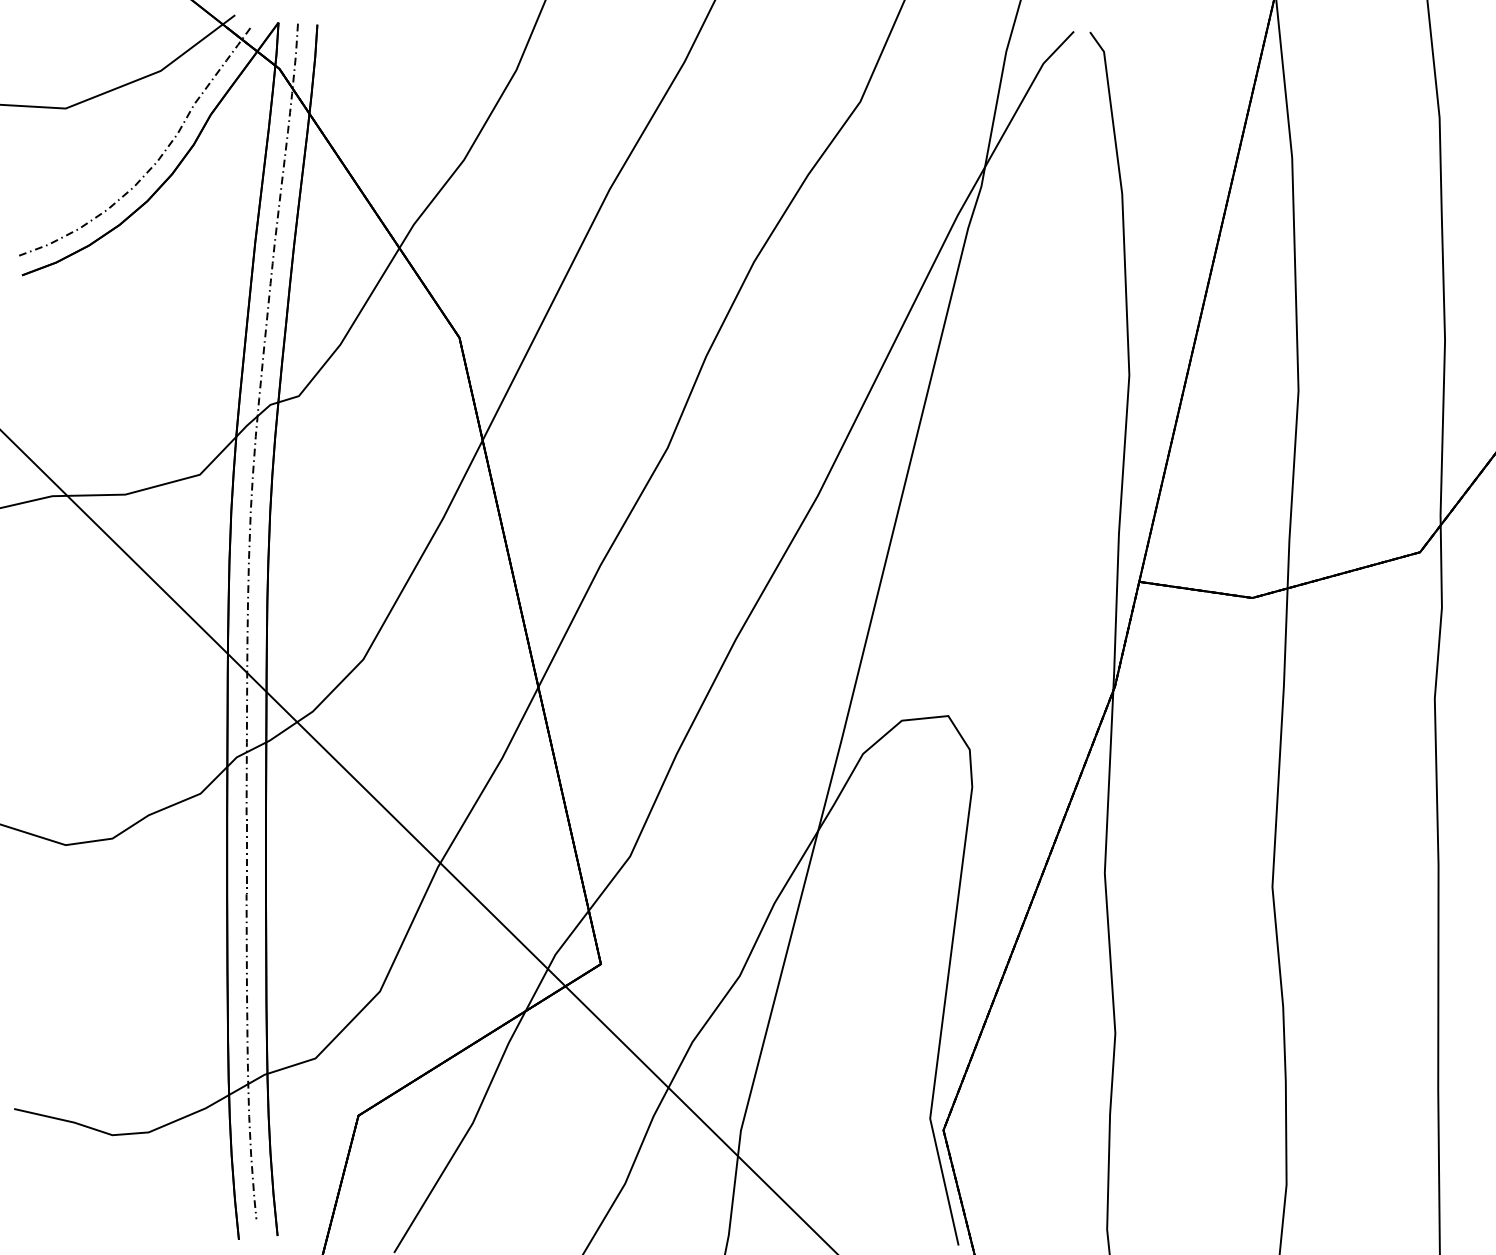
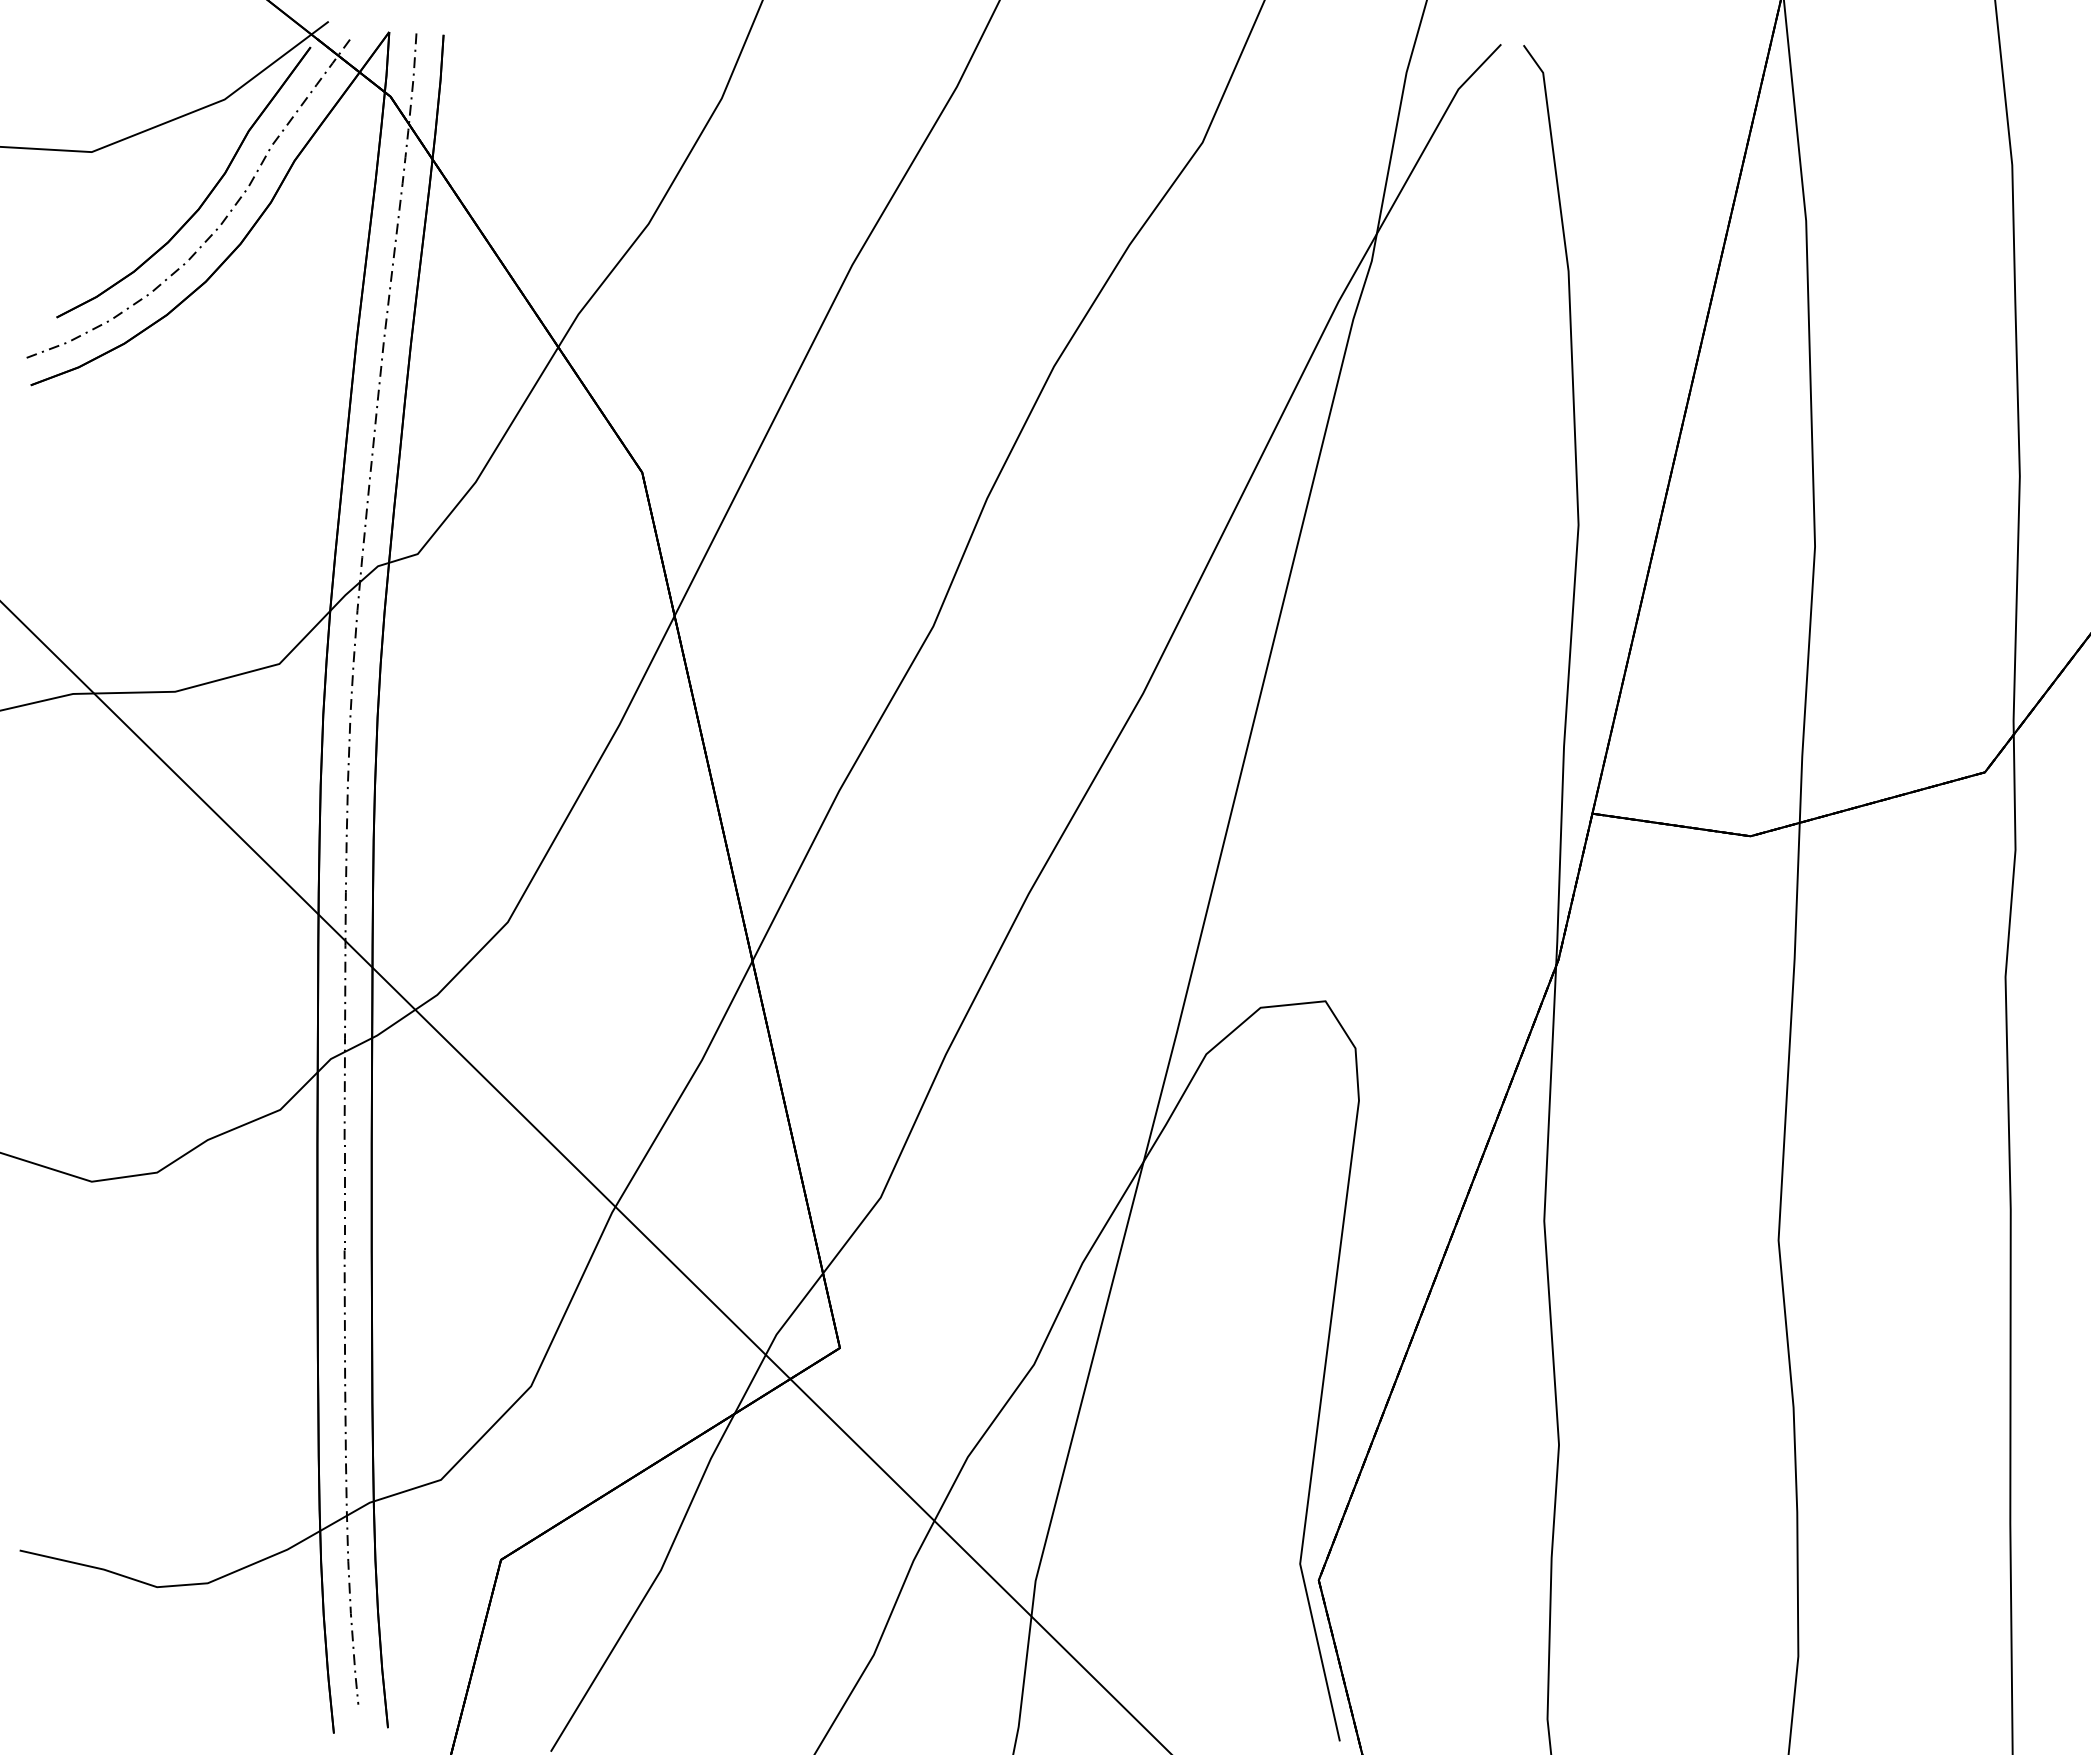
part: (145, 143) -> (203, 200), added

